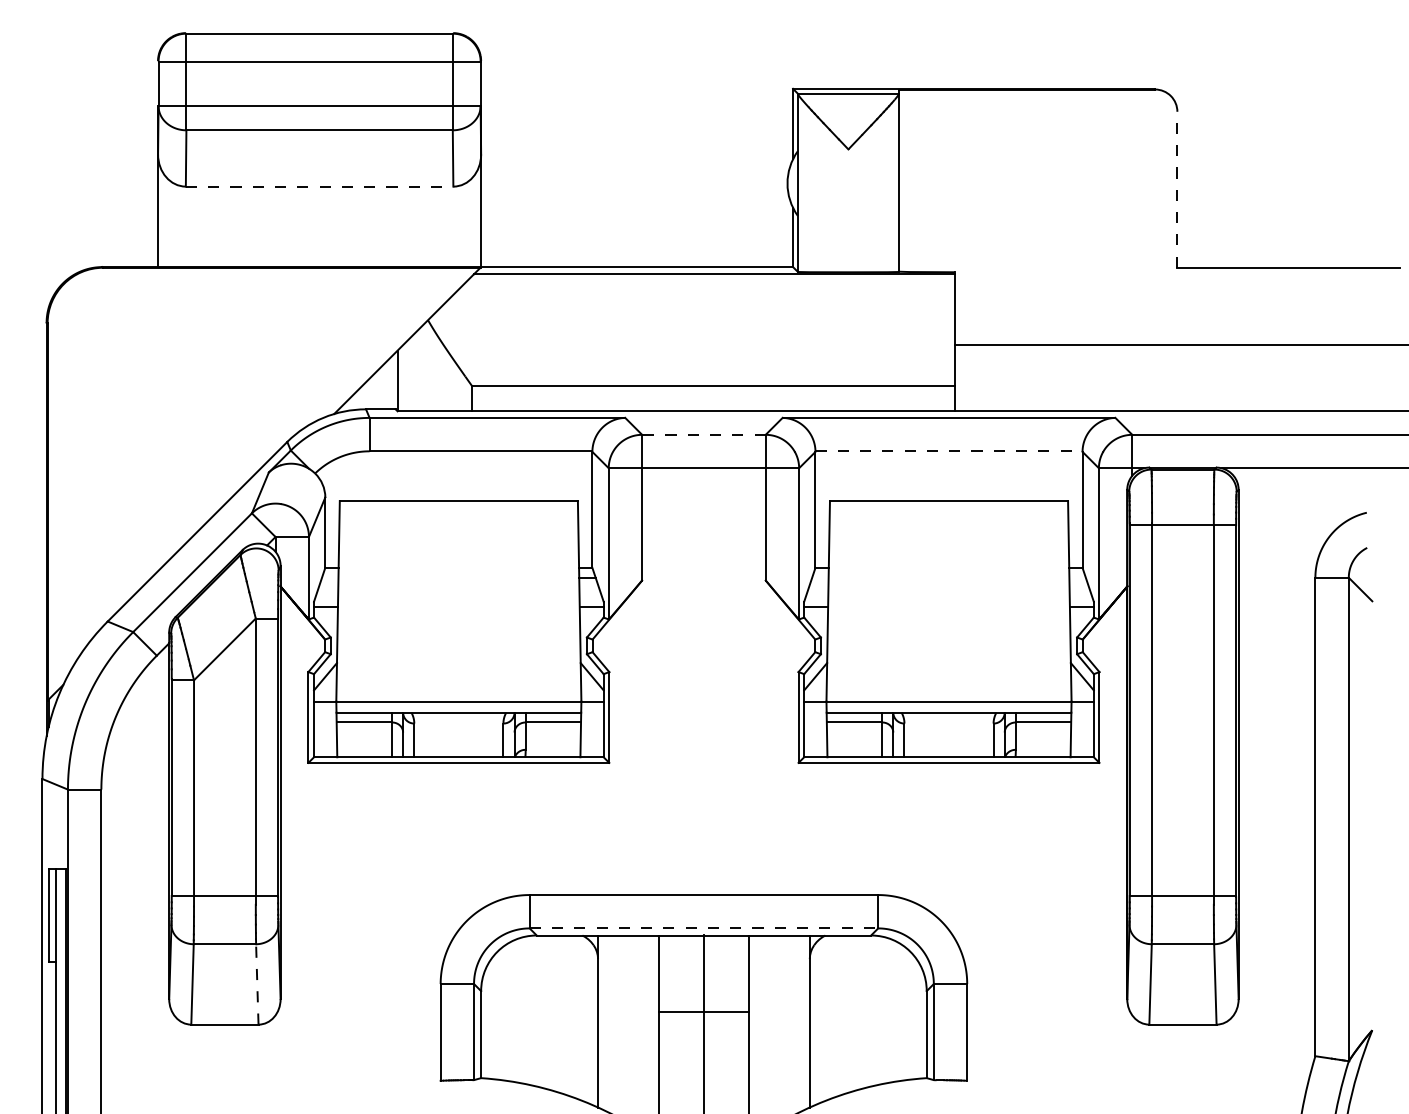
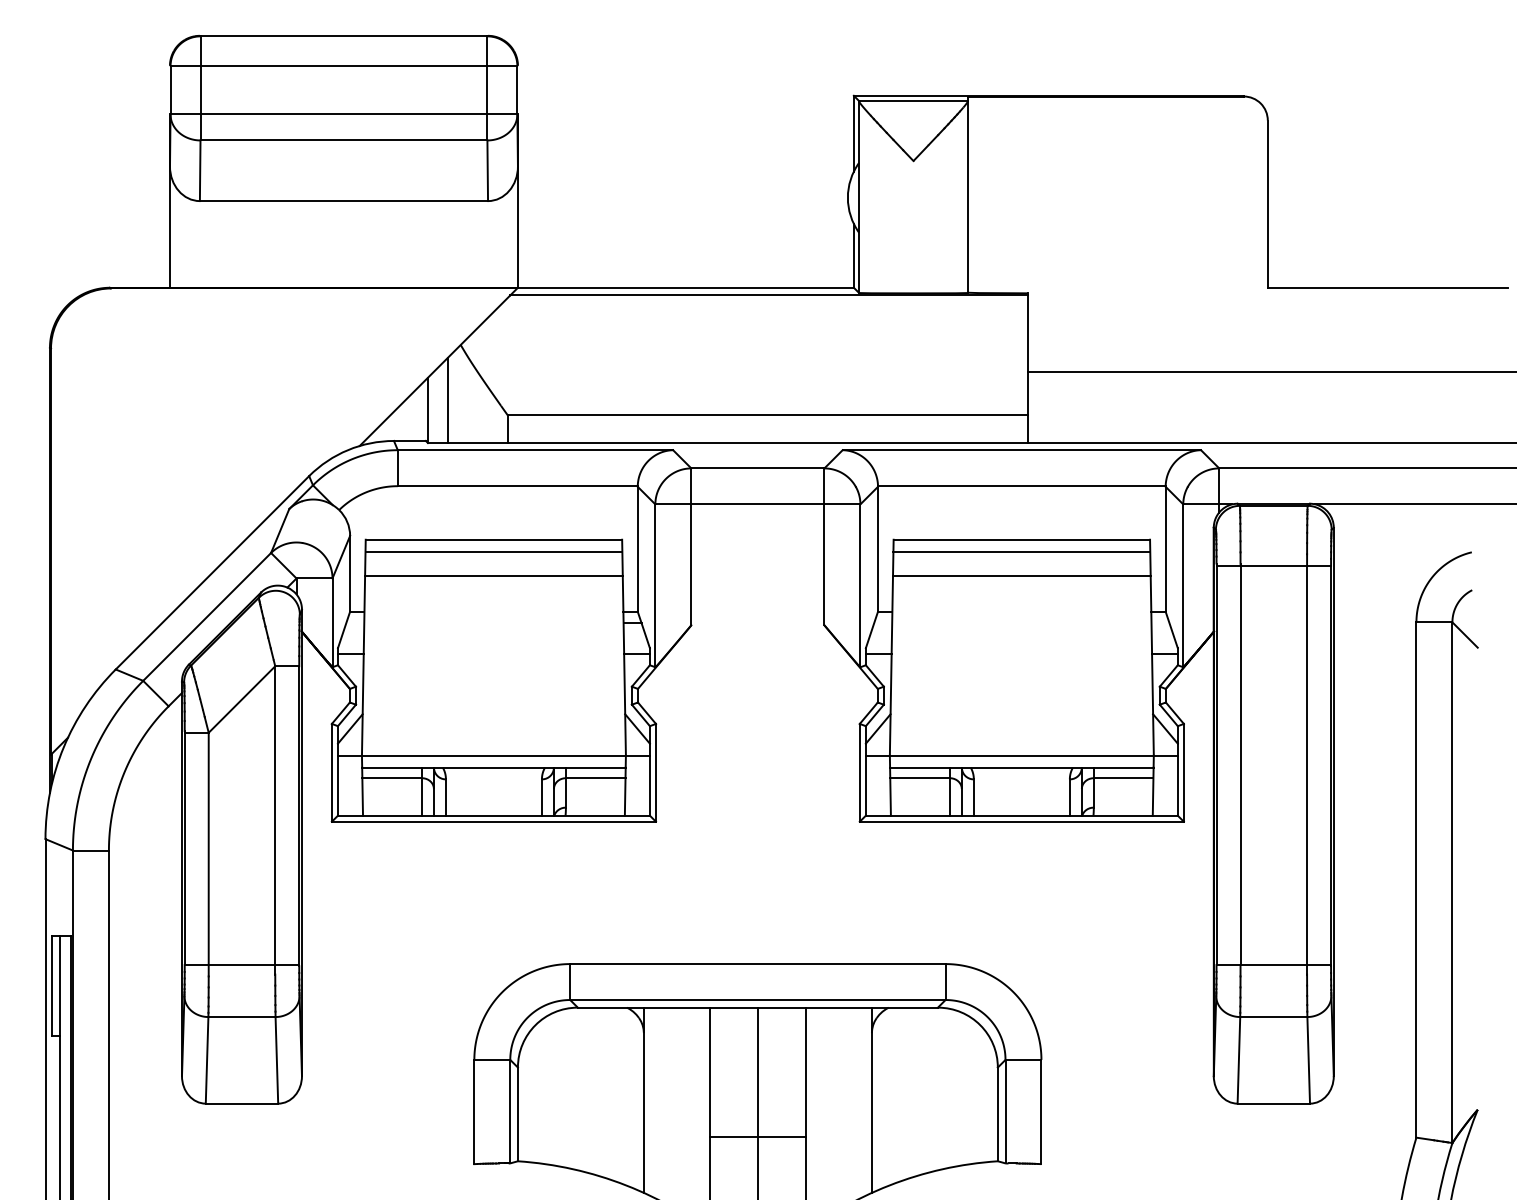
line: (320, 186) -> (344, 201), dashed -> solid
line: (1177, 189) -> (1267, 204), dashed -> solid
line: (415, 371) -> (447, 400), added
line: (703, 434) -> (757, 468), dashed -> solid
line: (948, 451) -> (1021, 486), dashed -> solid
line: (458, 511) -> (493, 551), added
line: (948, 511) -> (1021, 551), added
line: (458, 534) -> (493, 575), added
line: (948, 534) -> (1021, 575), added
line: (703, 928) -> (757, 1000), dashed -> solid
line: (256, 983) -> (276, 1059), dashed -> solid
line: (703, 1012) -> (757, 1137), moved

